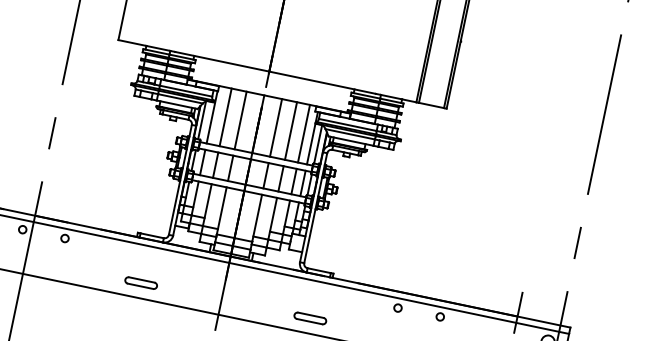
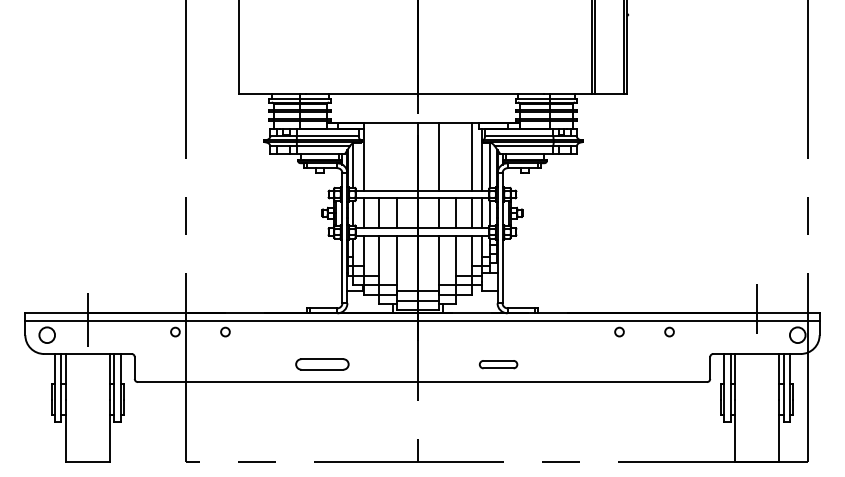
line: (225, 117) -> (378, 156), removed
line: (240, 120) -> (396, 156), removed
line: (291, 130) -> (456, 156), removed
part: (141, 283) -> (322, 364), size x1.4
part: (310, 318) -> (498, 364), moved

